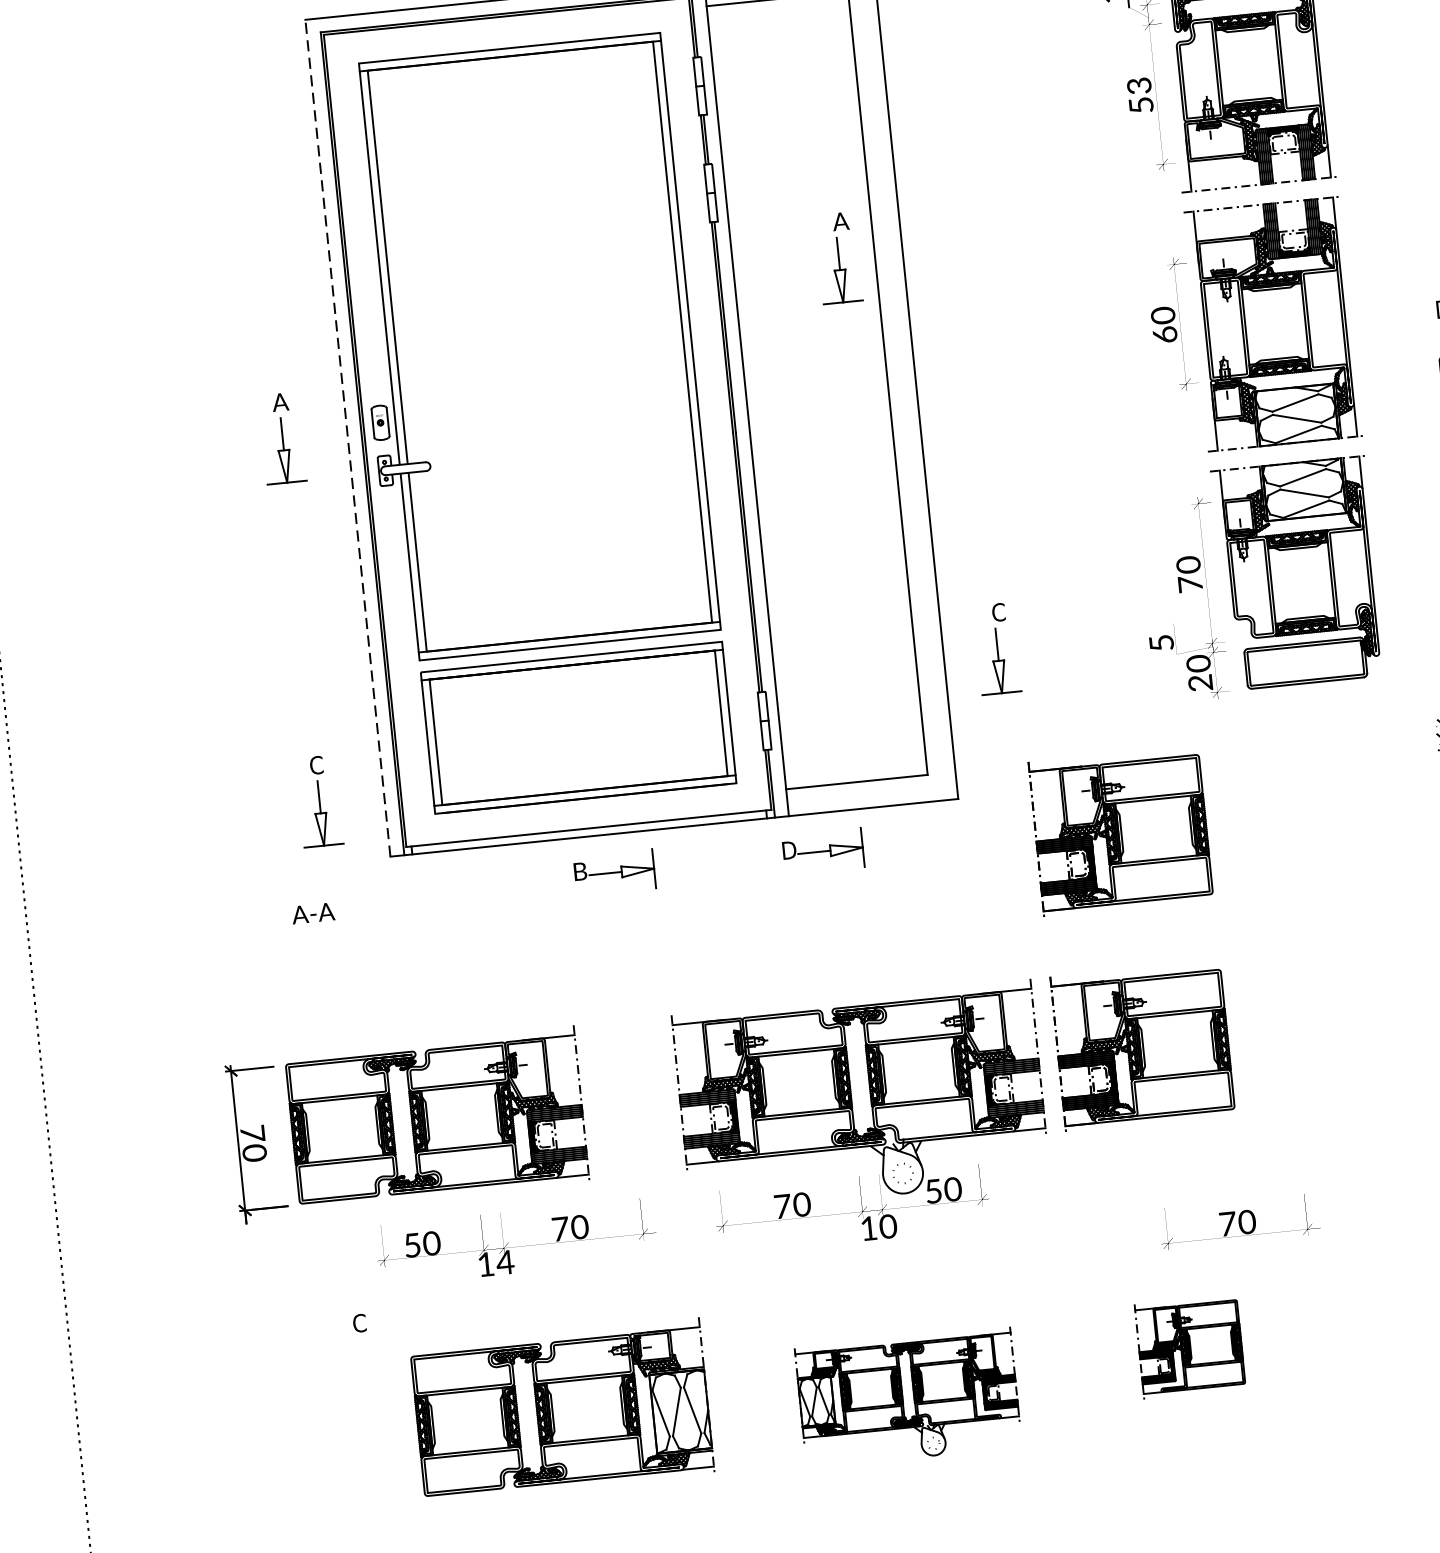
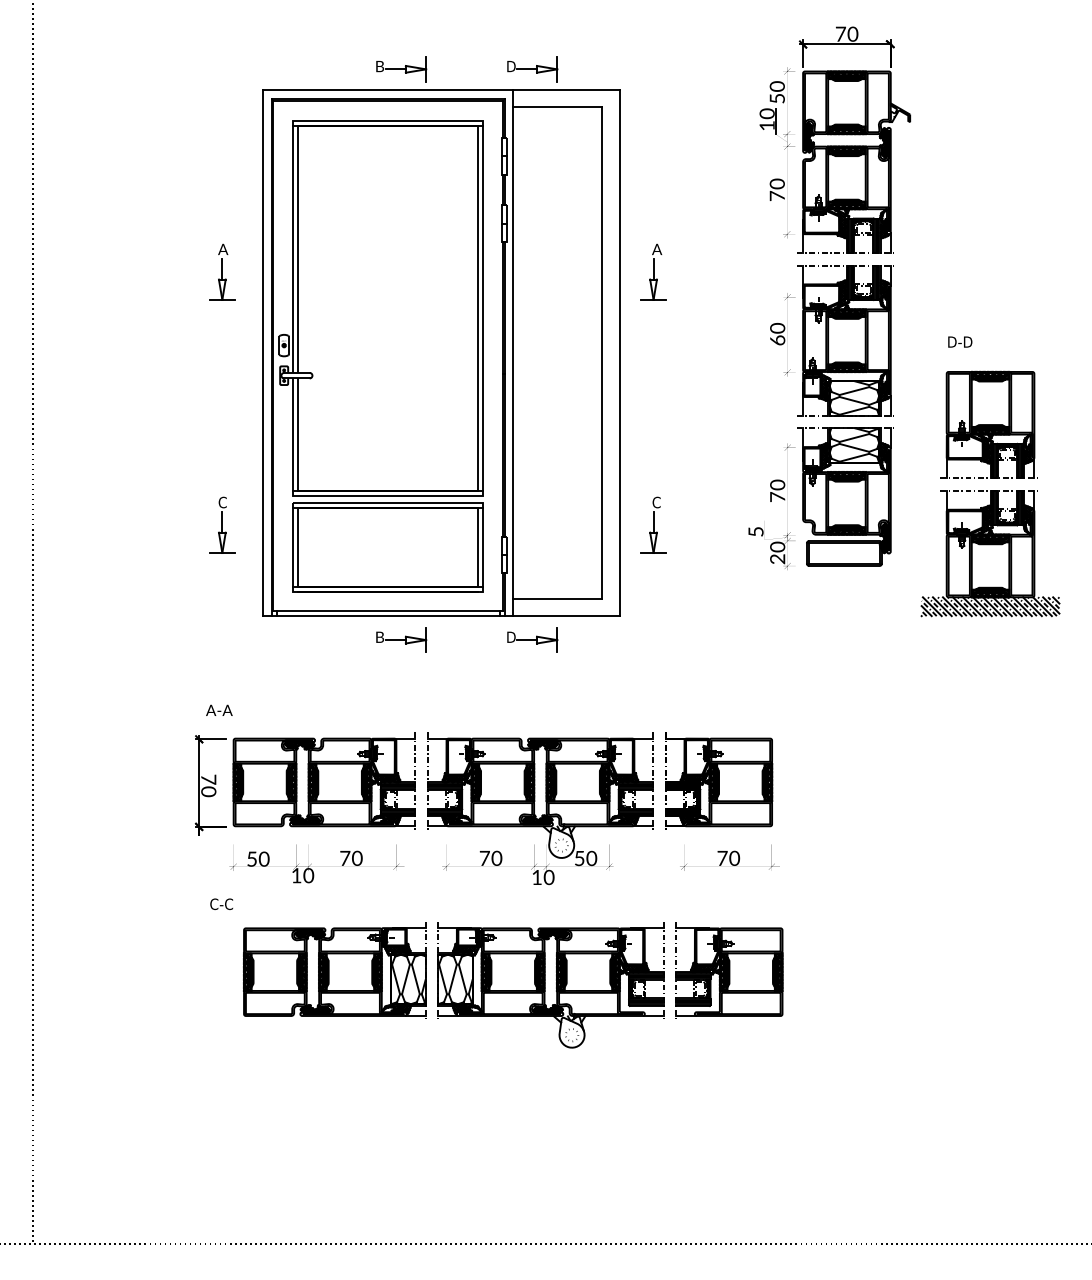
text: (1138, 94) -> (776, 189), 53 -> 70
part: (838, 257) -> (653, 271), moved
part: (282, 437) -> (222, 271), moved
line: (347, 438) -> (262, 353), dashed -> solid
part: (319, 800) -> (222, 524), moved
part: (1121, 829) -> (719, 645), removed
text: (313, 911) -> (219, 709), moved
part: (405, 1124) -> (304, 783), moved
text: (1238, 1221) -> (729, 857), moved
text: (504, 1262) -> (308, 875), 14 -> 10
text: (379, 1321) -> (226, 904), C -> C-C
part: (1190, 1345) -> (729, 970), size x1.67
part: (907, 1398) -> (550, 985), size x1.67

